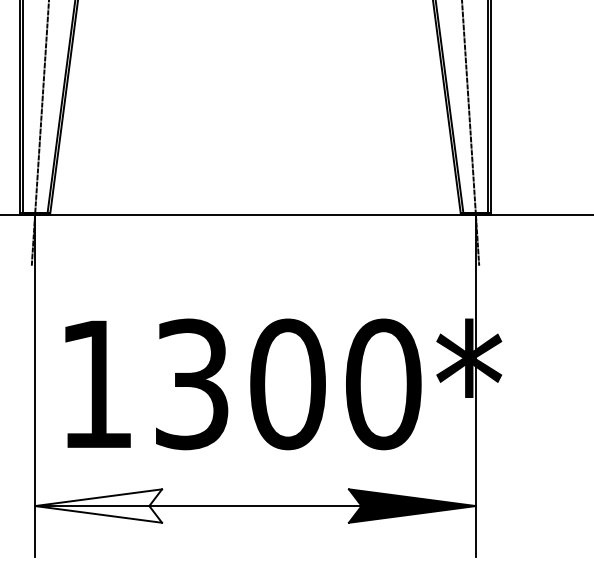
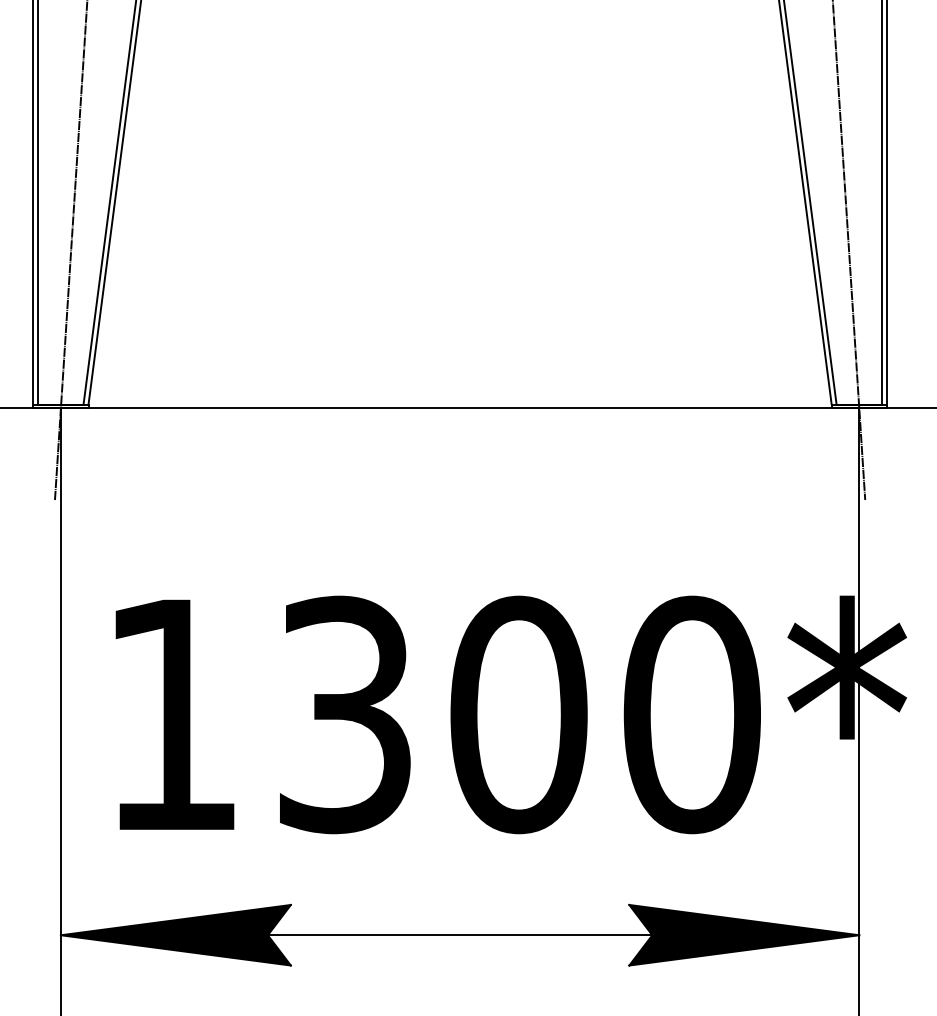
fill: (98, 505) -> (175, 934), added

